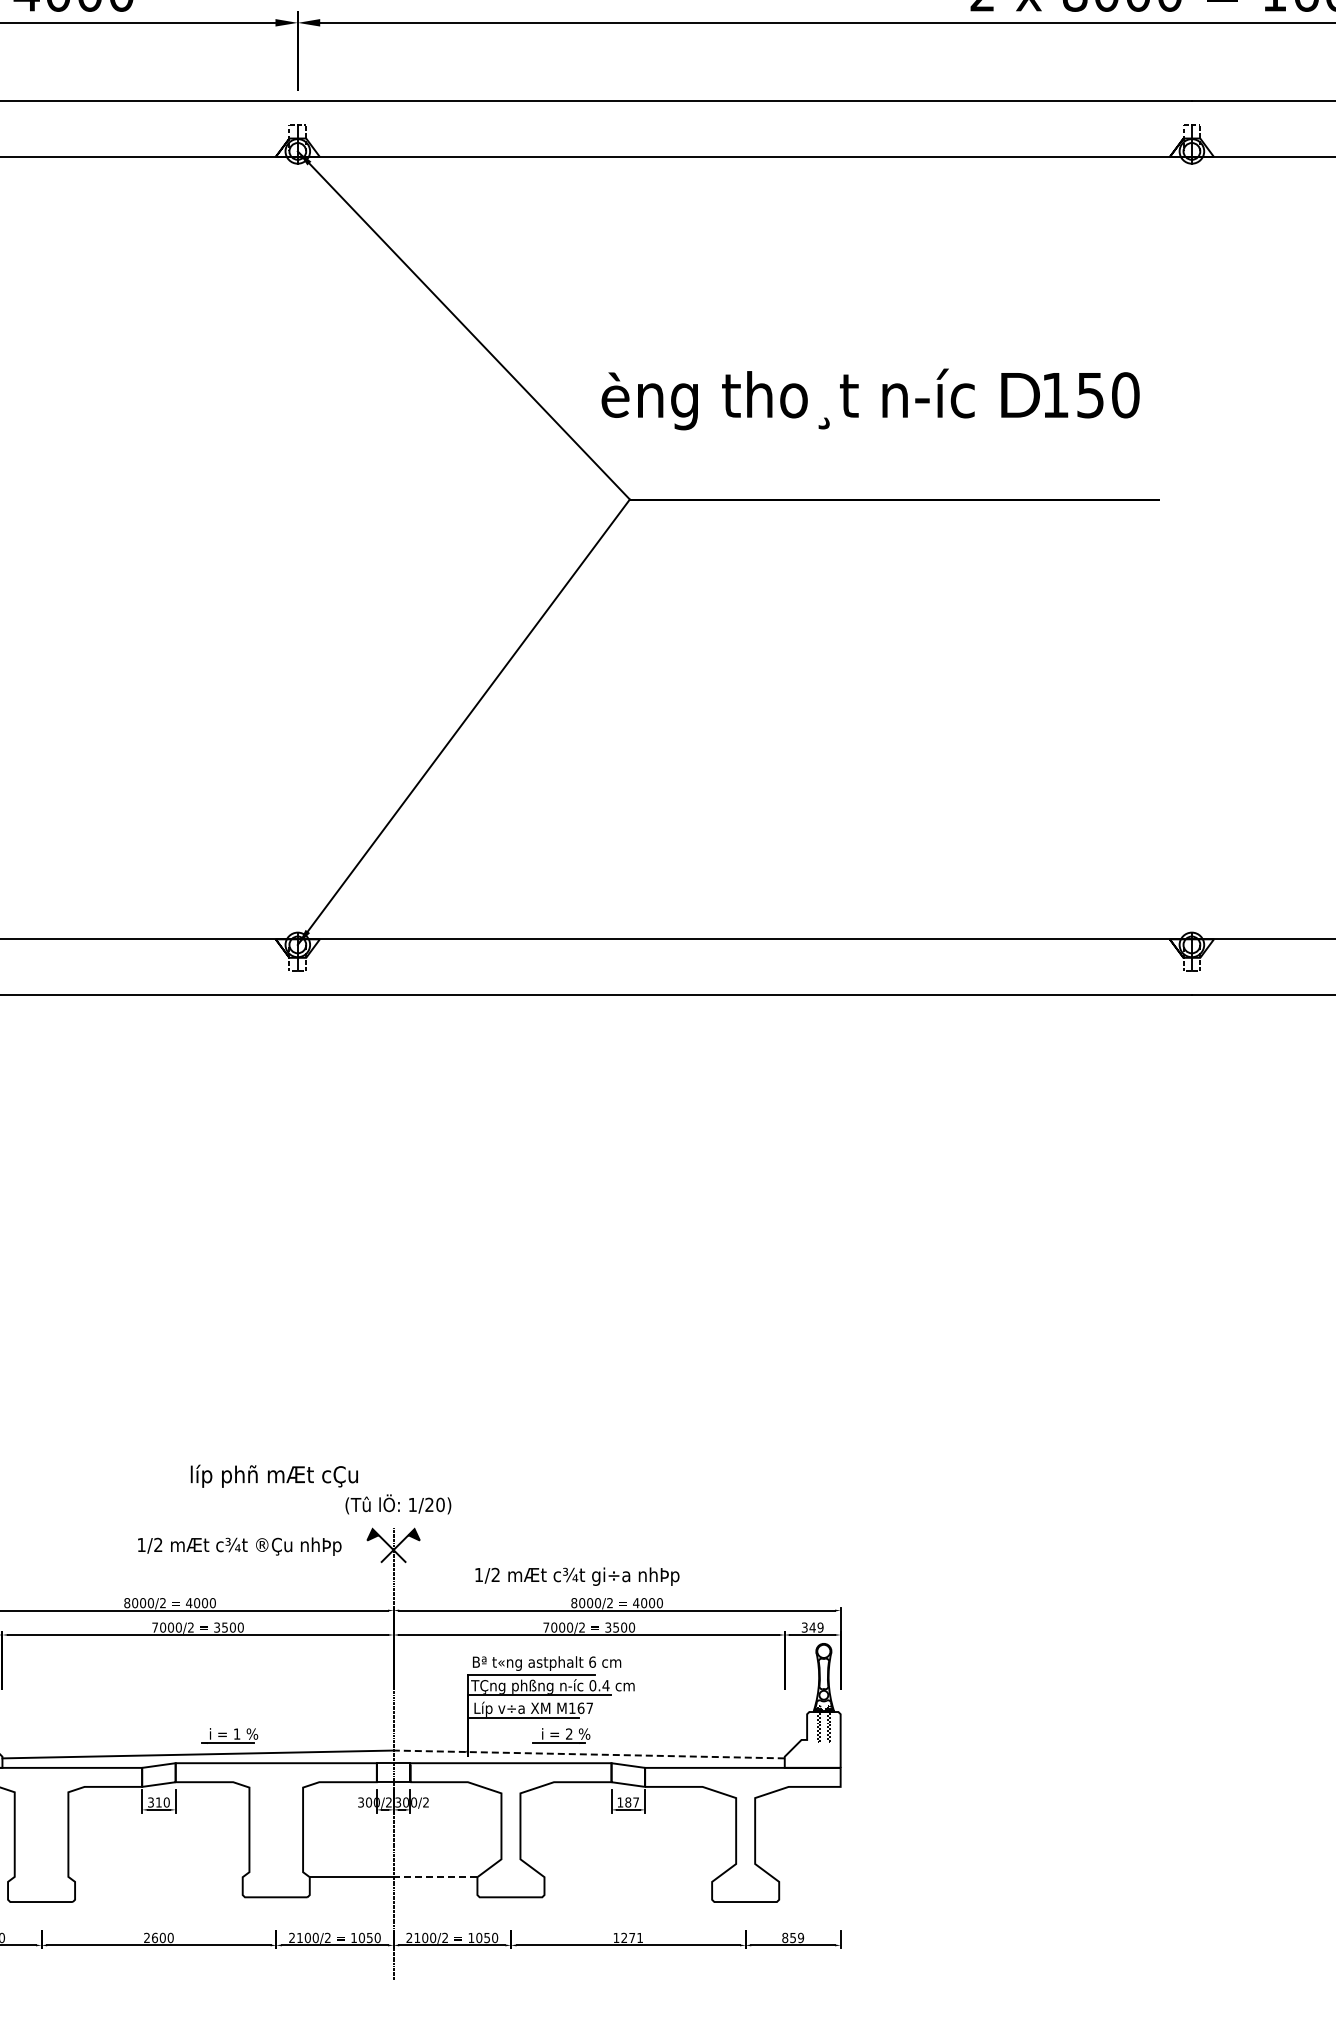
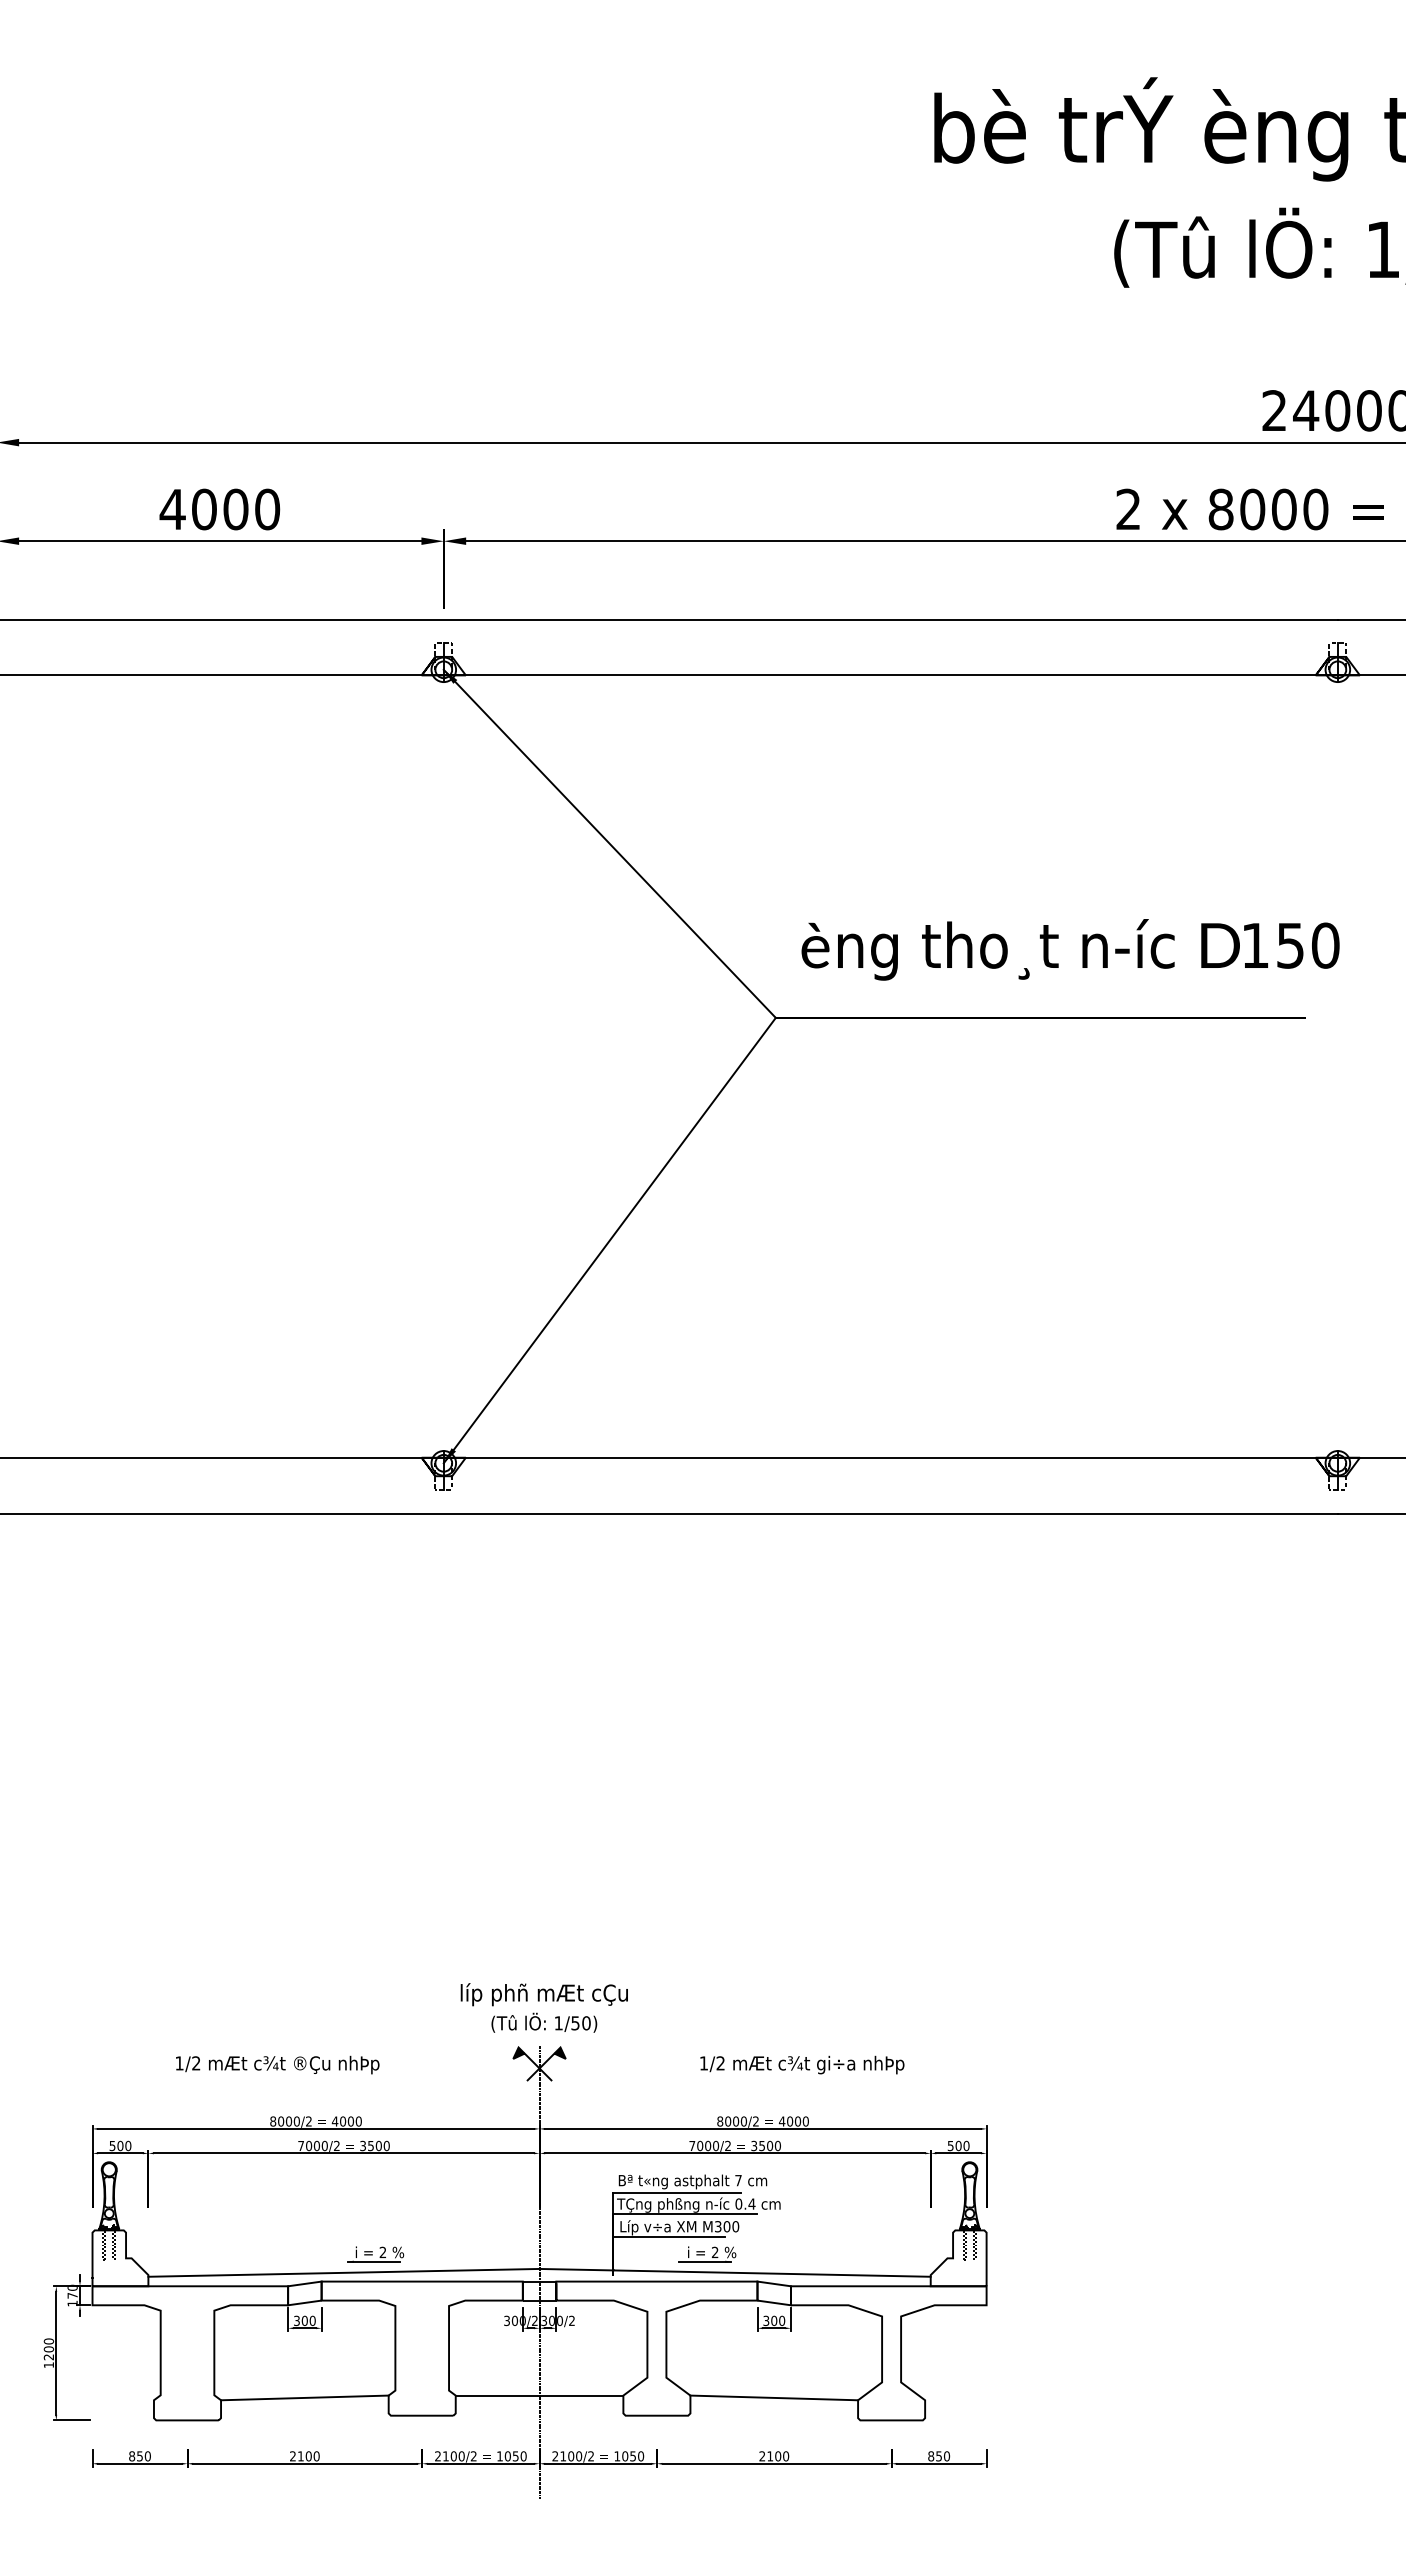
text: (870, 399) -> (1070, 949), moved
text: (273, 1476) -> (543, 1994), moved
text: (429, 1505) -> (575, 2023), 1/20) -> 1/50)
text: (239, 1546) -> (277, 2064), moved
text: (577, 1576) -> (802, 2064), moved
text: (812, 1627) -> (958, 2145), 349 -> 500
text: (592, 1662) -> (738, 2180), 6 -> 7
text: (581, 1708) -> (727, 2226), M167 -> M300
text: (236, 1733) -> (382, 2251), 1 -> 2
line: (589, 1754) -> (735, 2272), dashed -> solid
text: (158, 1802) -> (304, 2320), 310 -> 300
text: (628, 1802) -> (774, 2320), 187 -> 300
line: (435, 1877) -> (581, 2395), dashed -> solid
line: (158, 1879) -> (304, 2397), added
line: (628, 1879) -> (774, 2397), added
text: (154, 1938) -> (300, 2456), 2600 -> 2100
text: (628, 1938) -> (774, 2456), 1271 -> 2100
text: (800, 1938) -> (946, 2456), 859 -> 850

